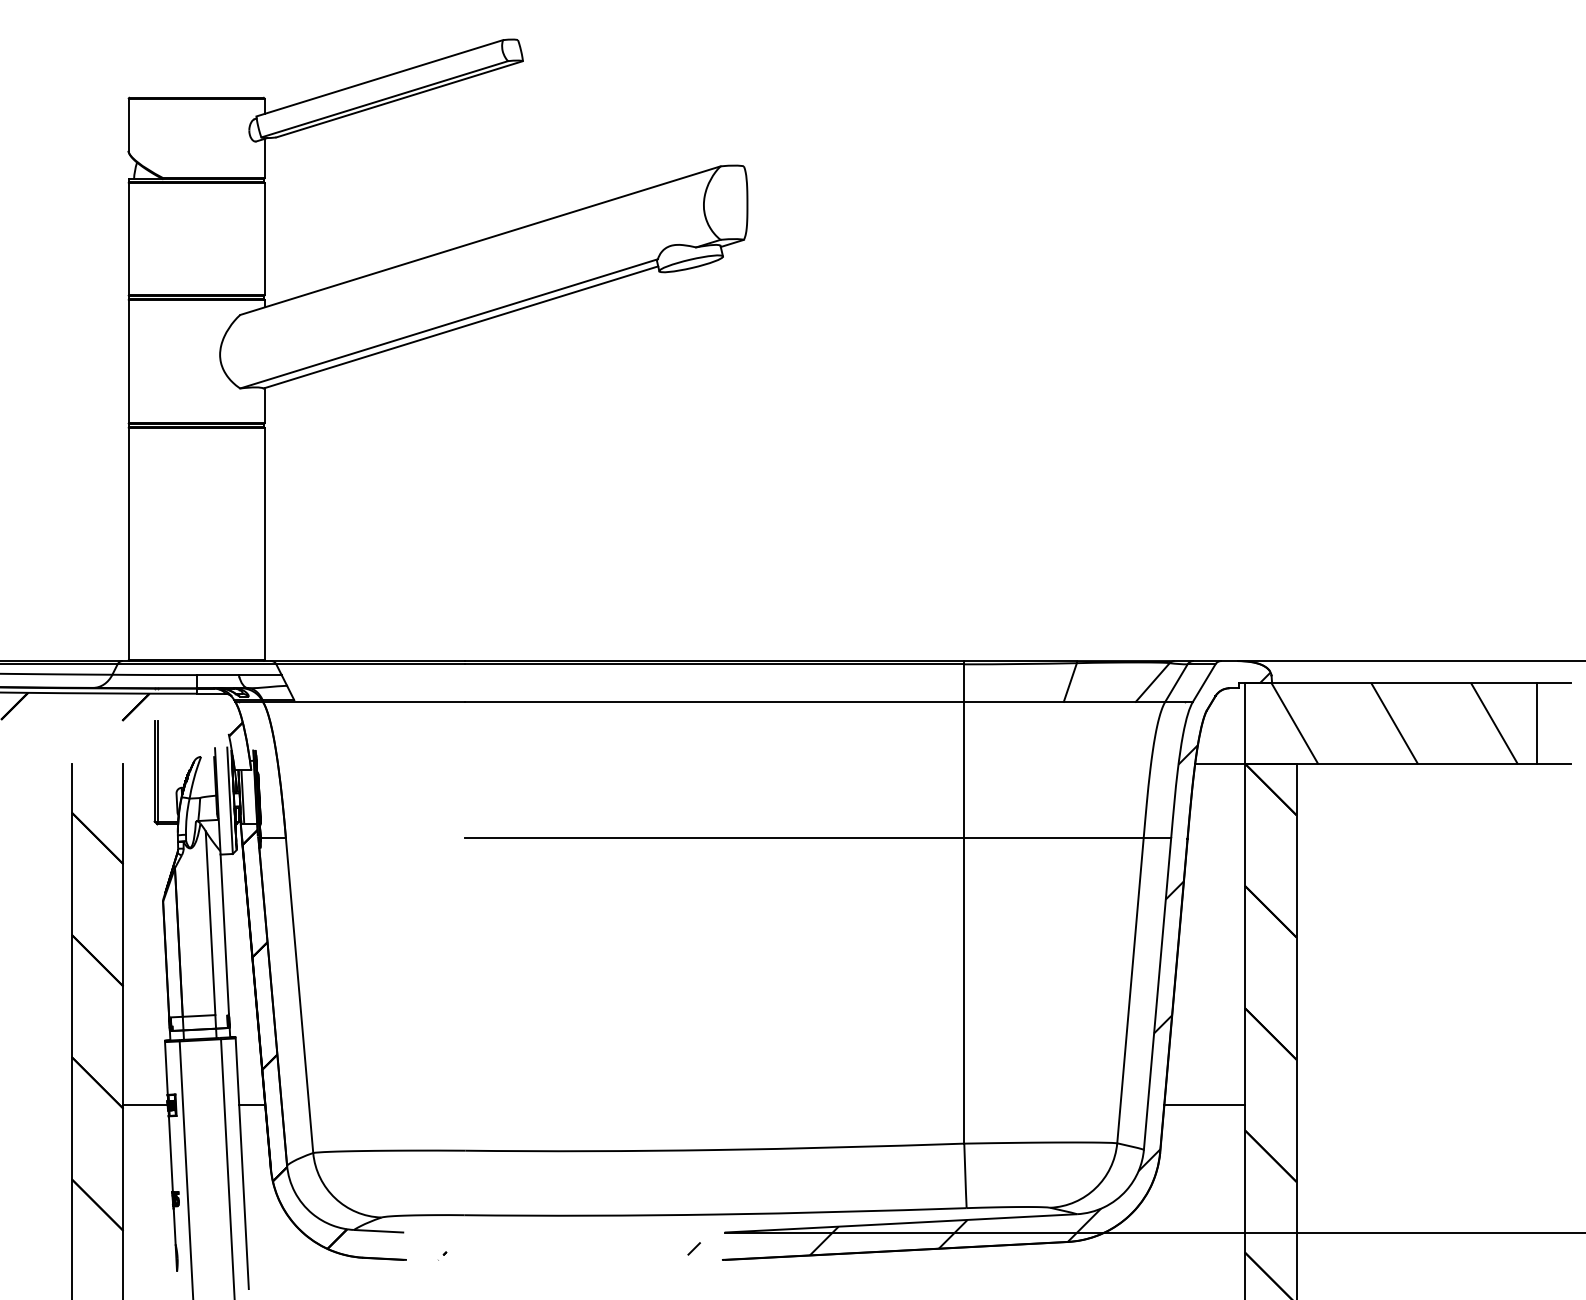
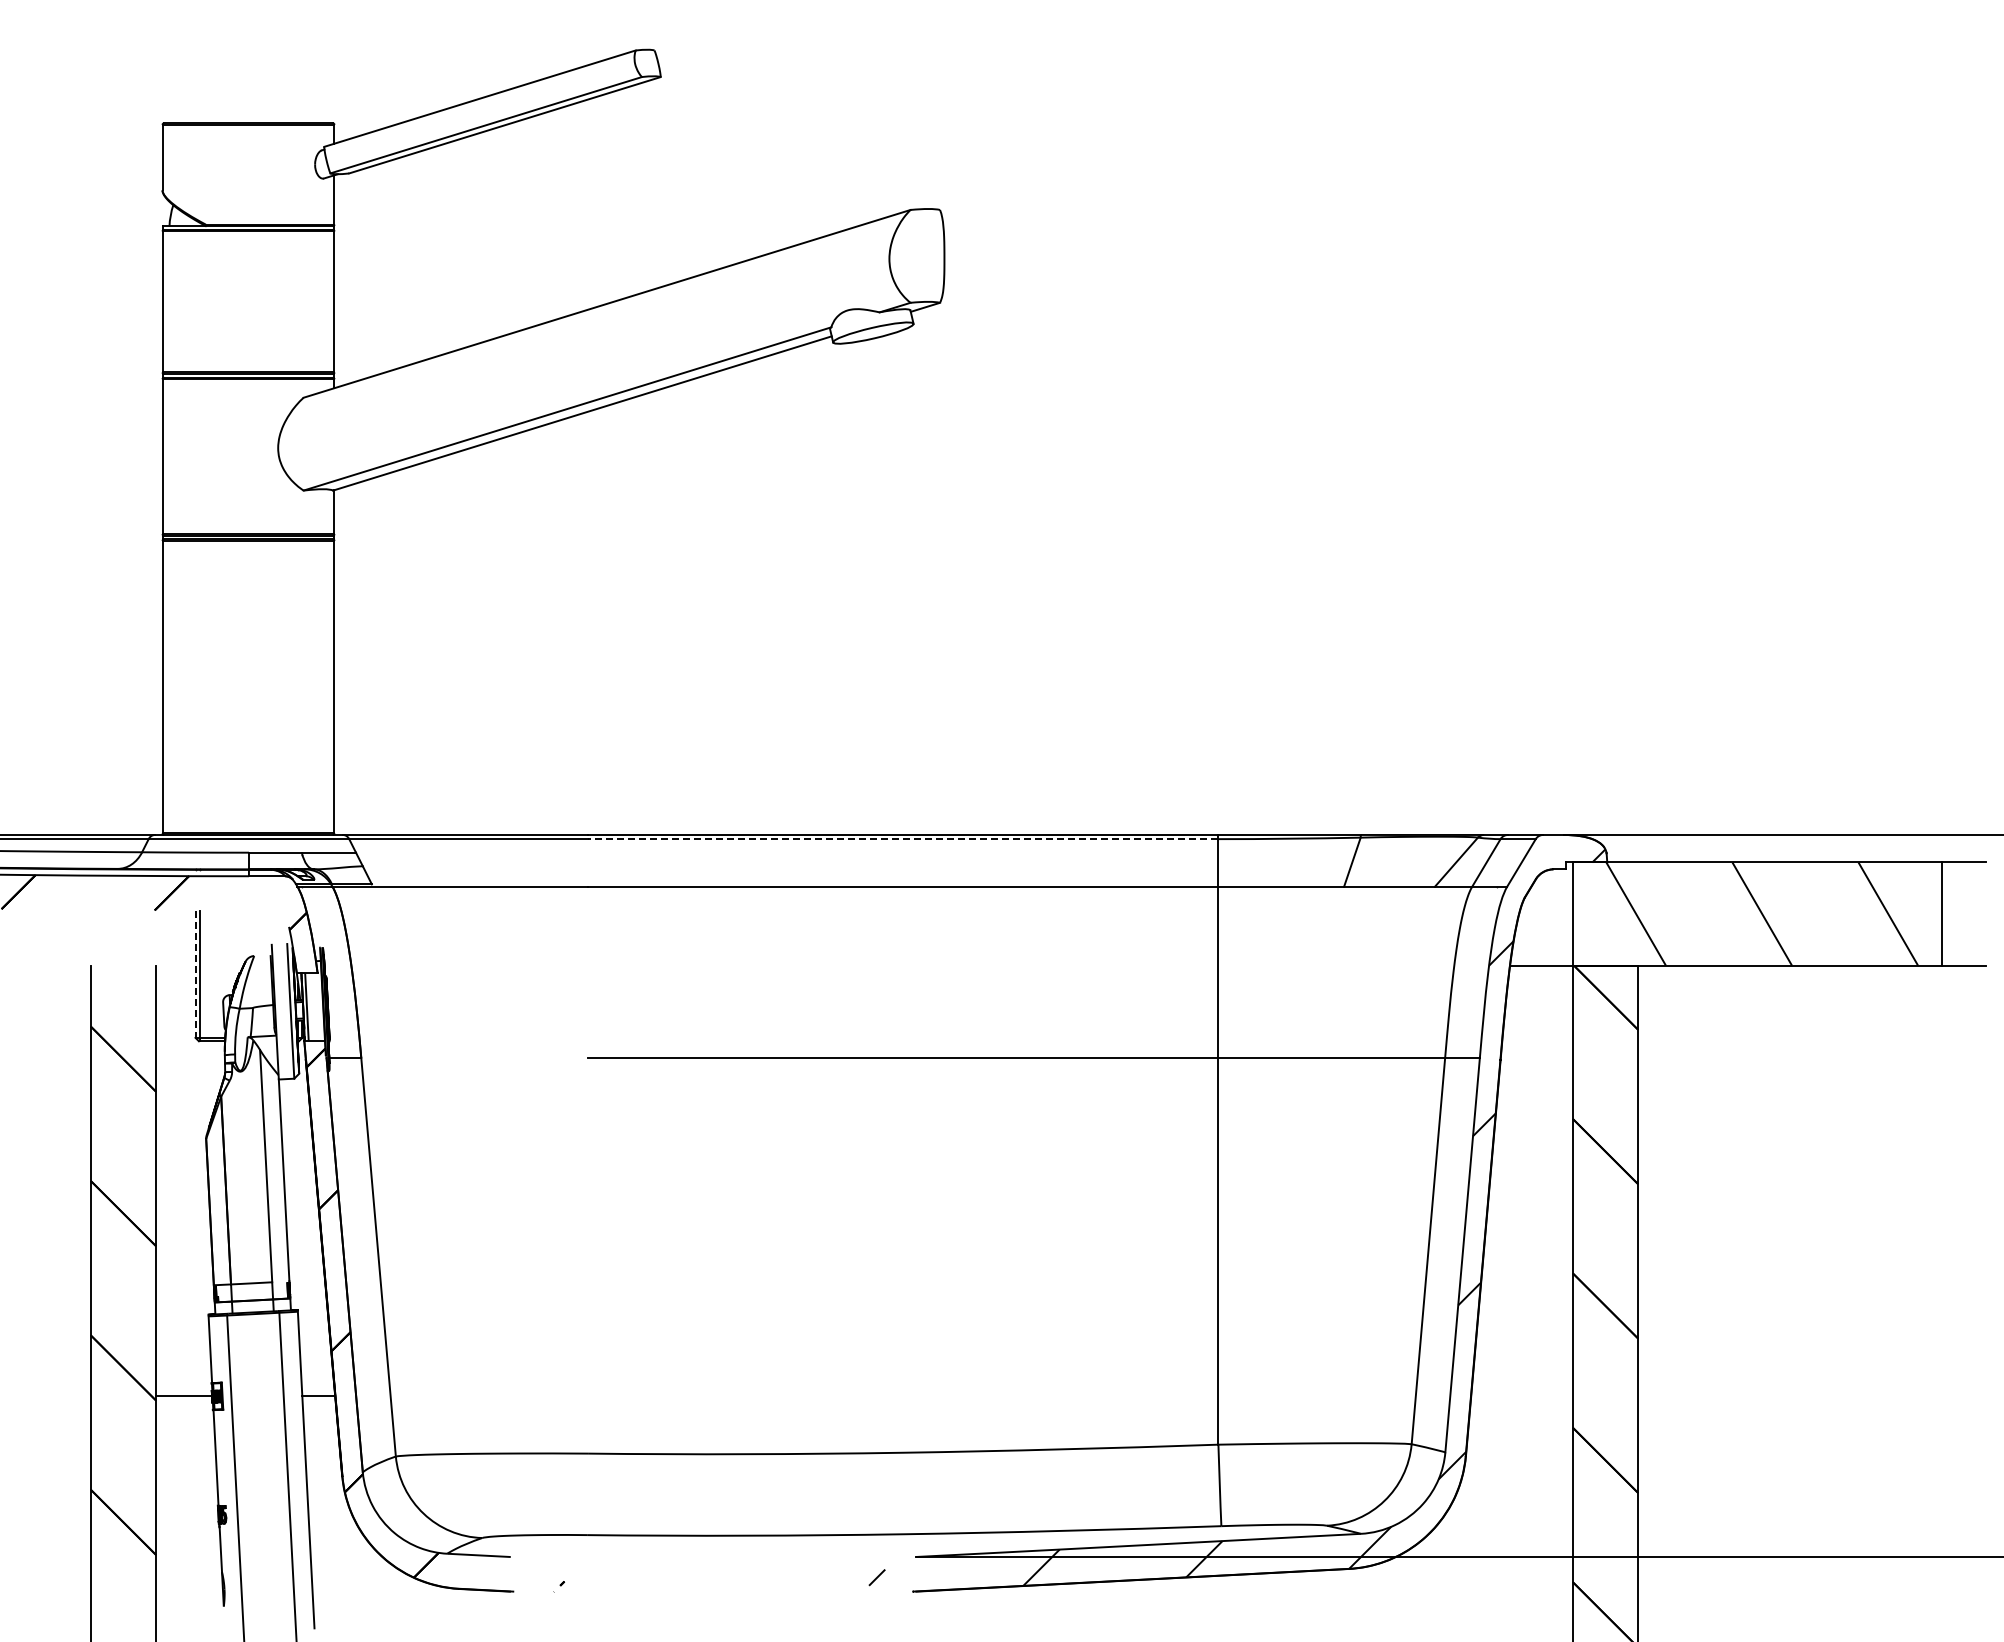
line: (714, 664) -> (902, 839), solid -> dashed
line: (154, 771) -> (195, 974), solid -> dashed
line: (1204, 1104) -> (1521, 1395), removed

